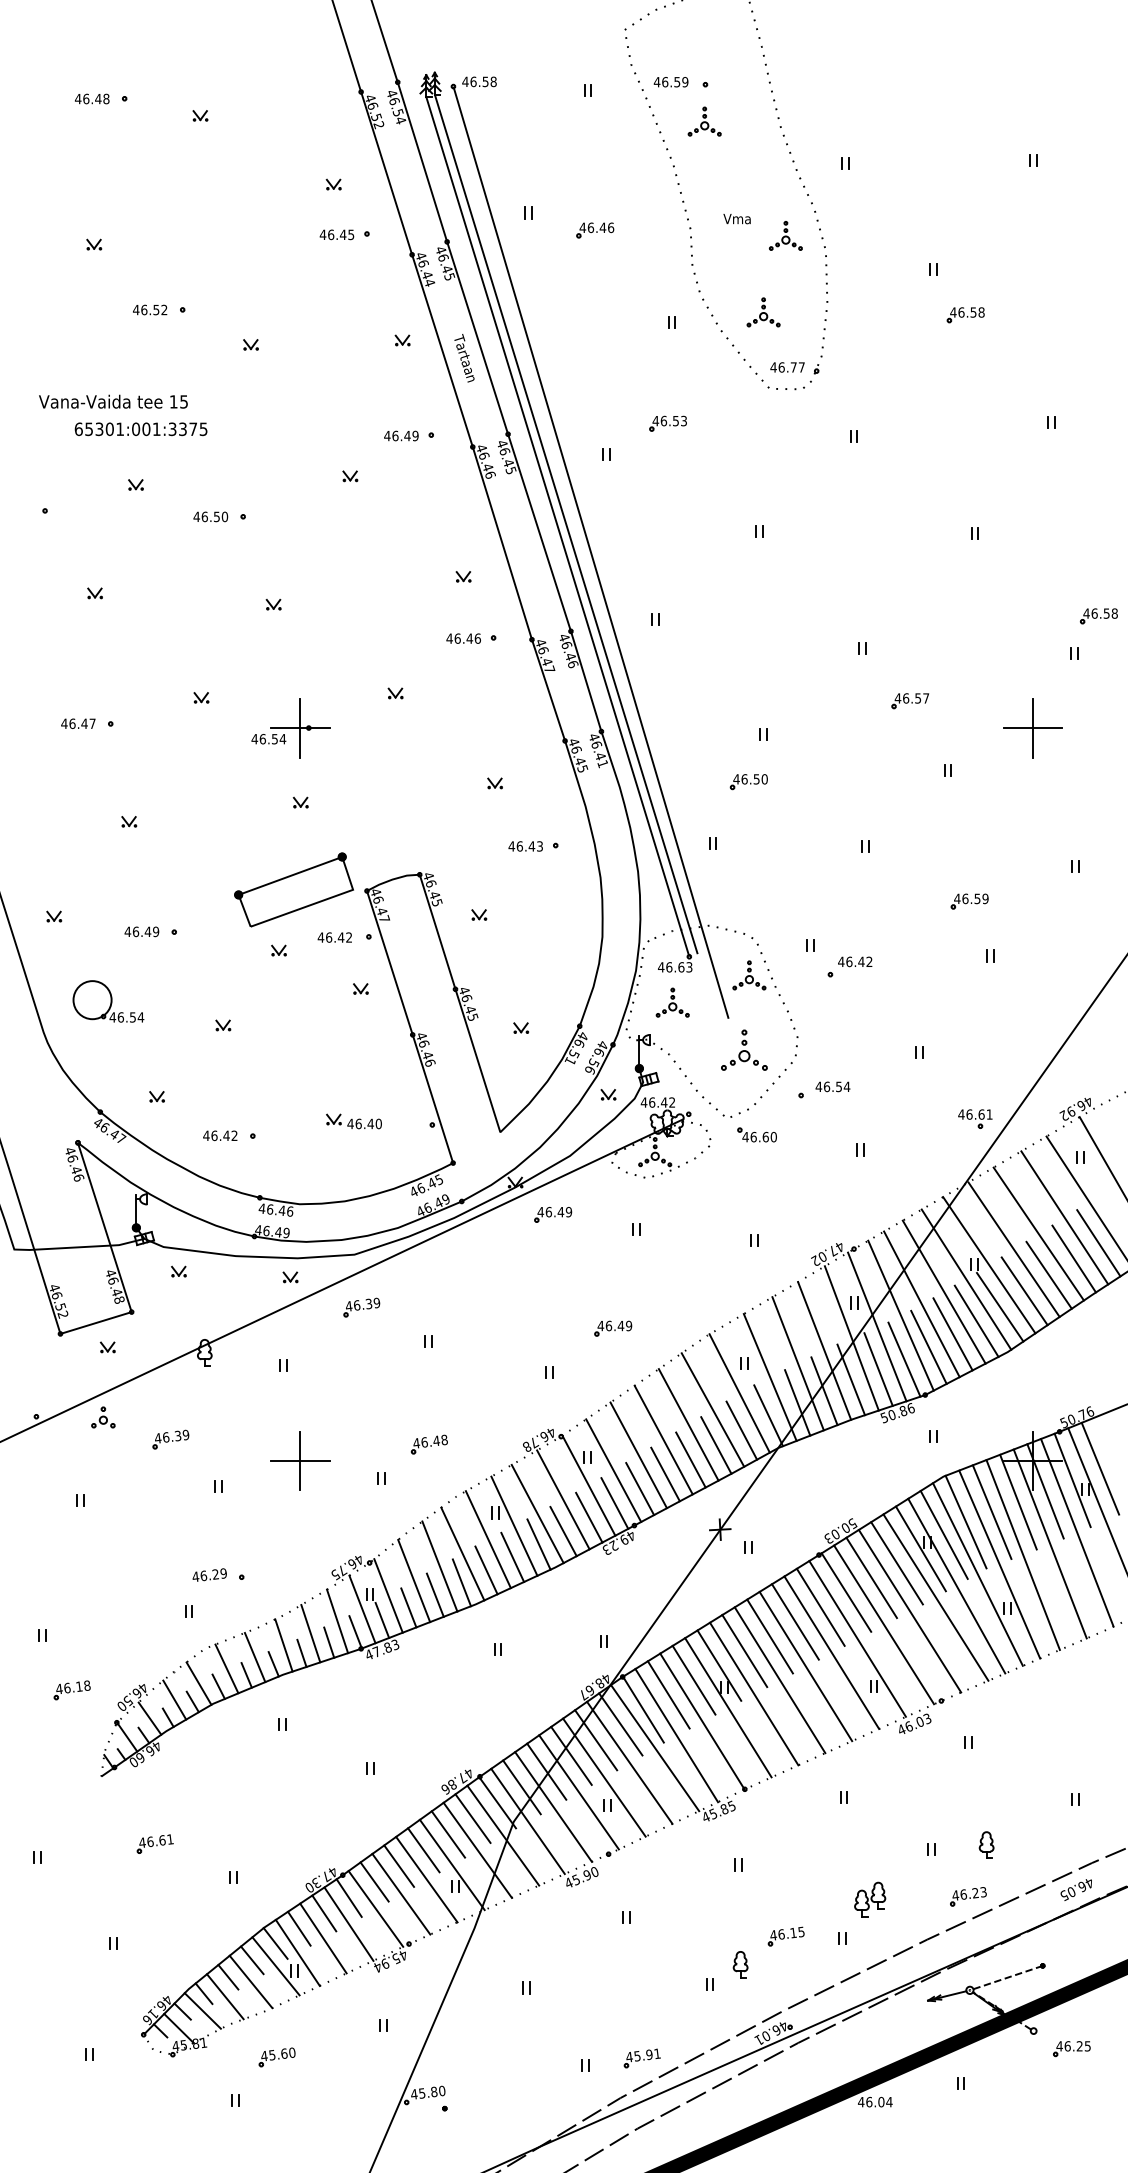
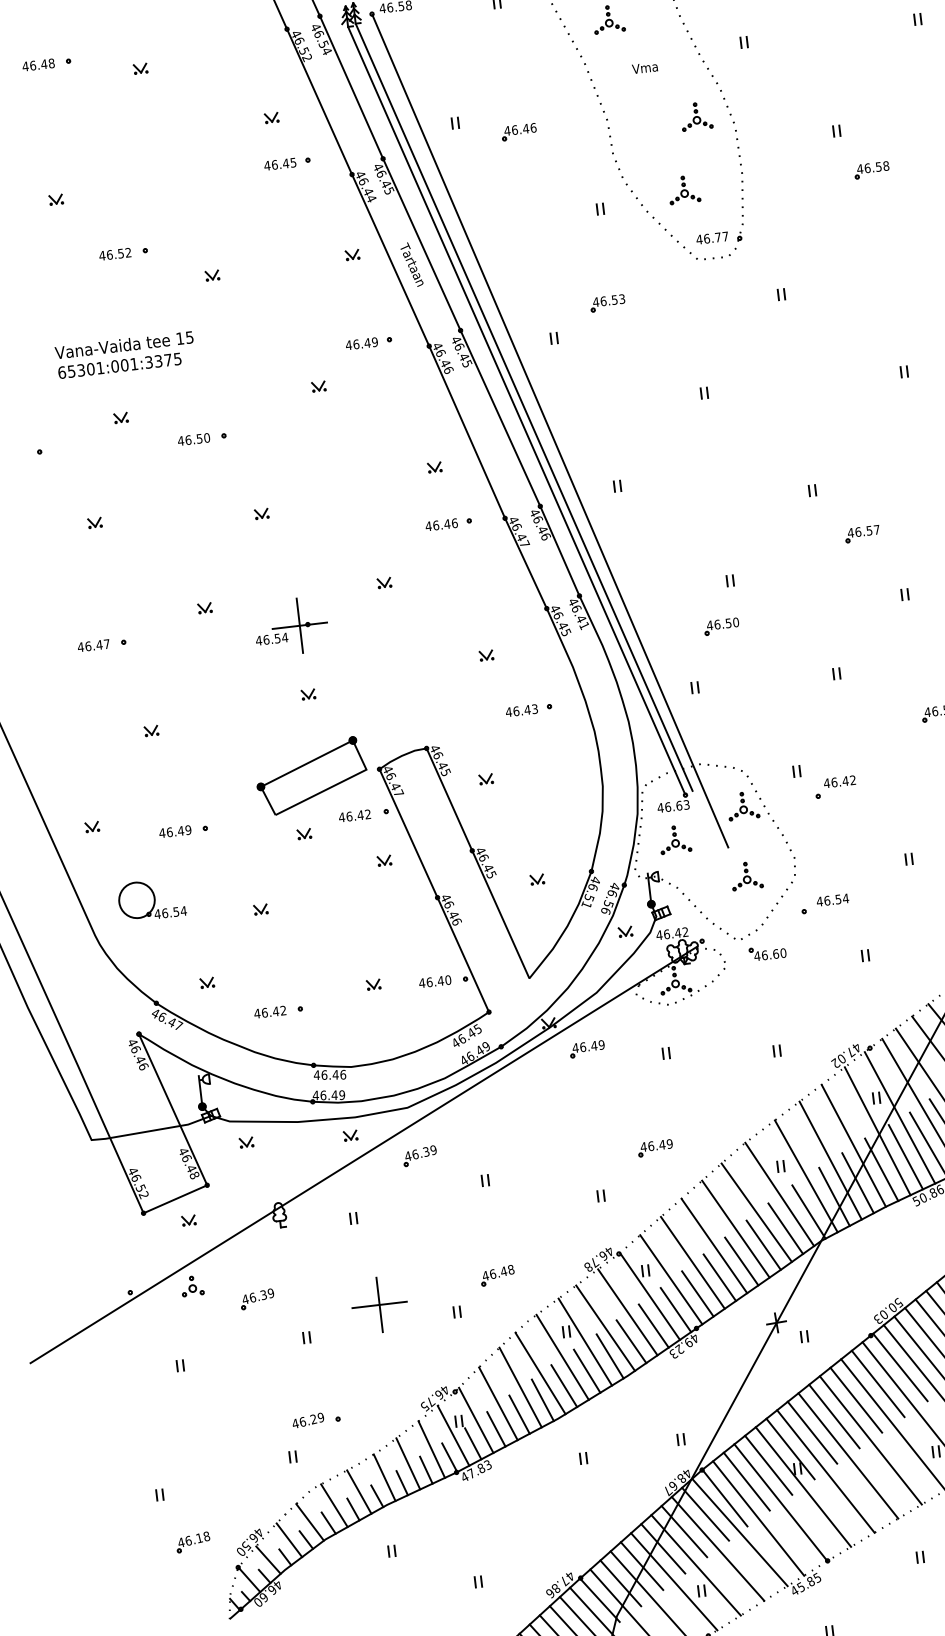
text: (736, 219) -> (644, 68), moved
text: (113, 401) -> (124, 344), moved
part: (744, 1050) -> (746, 876), size x0.71
text: (364, 1123) -> (434, 981), moved

